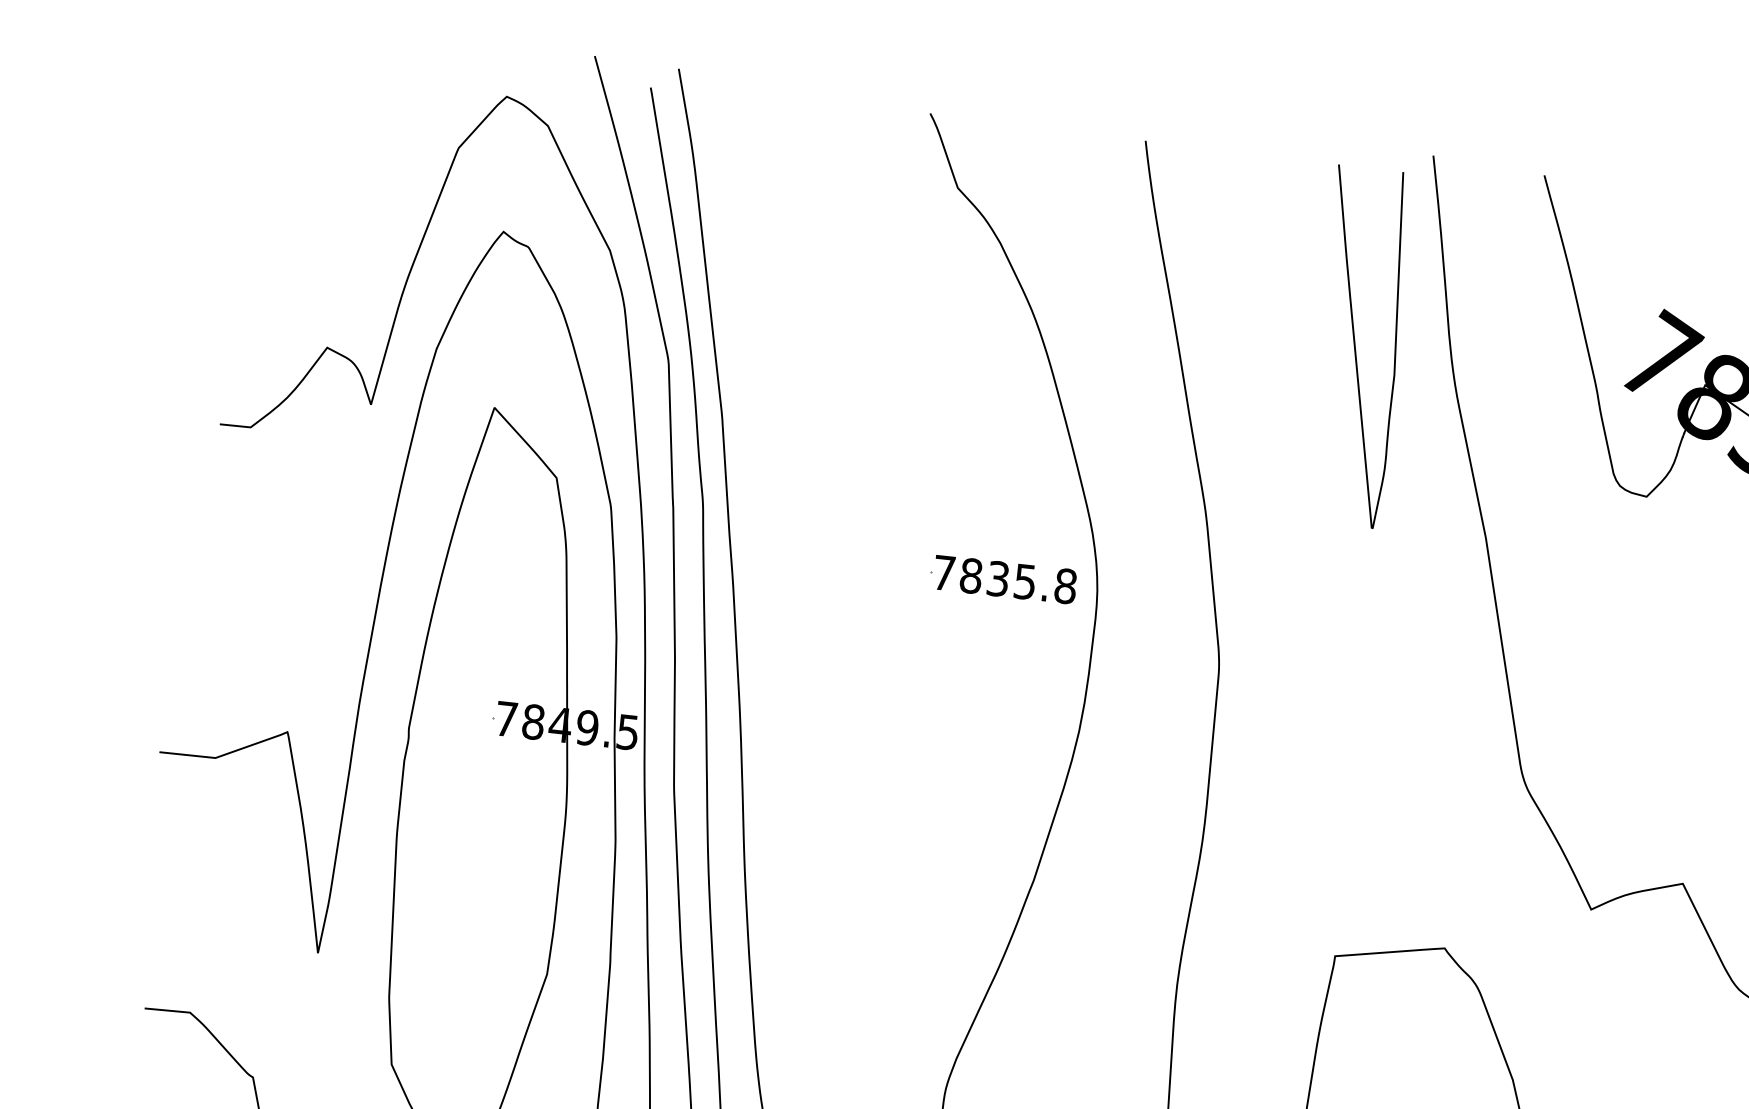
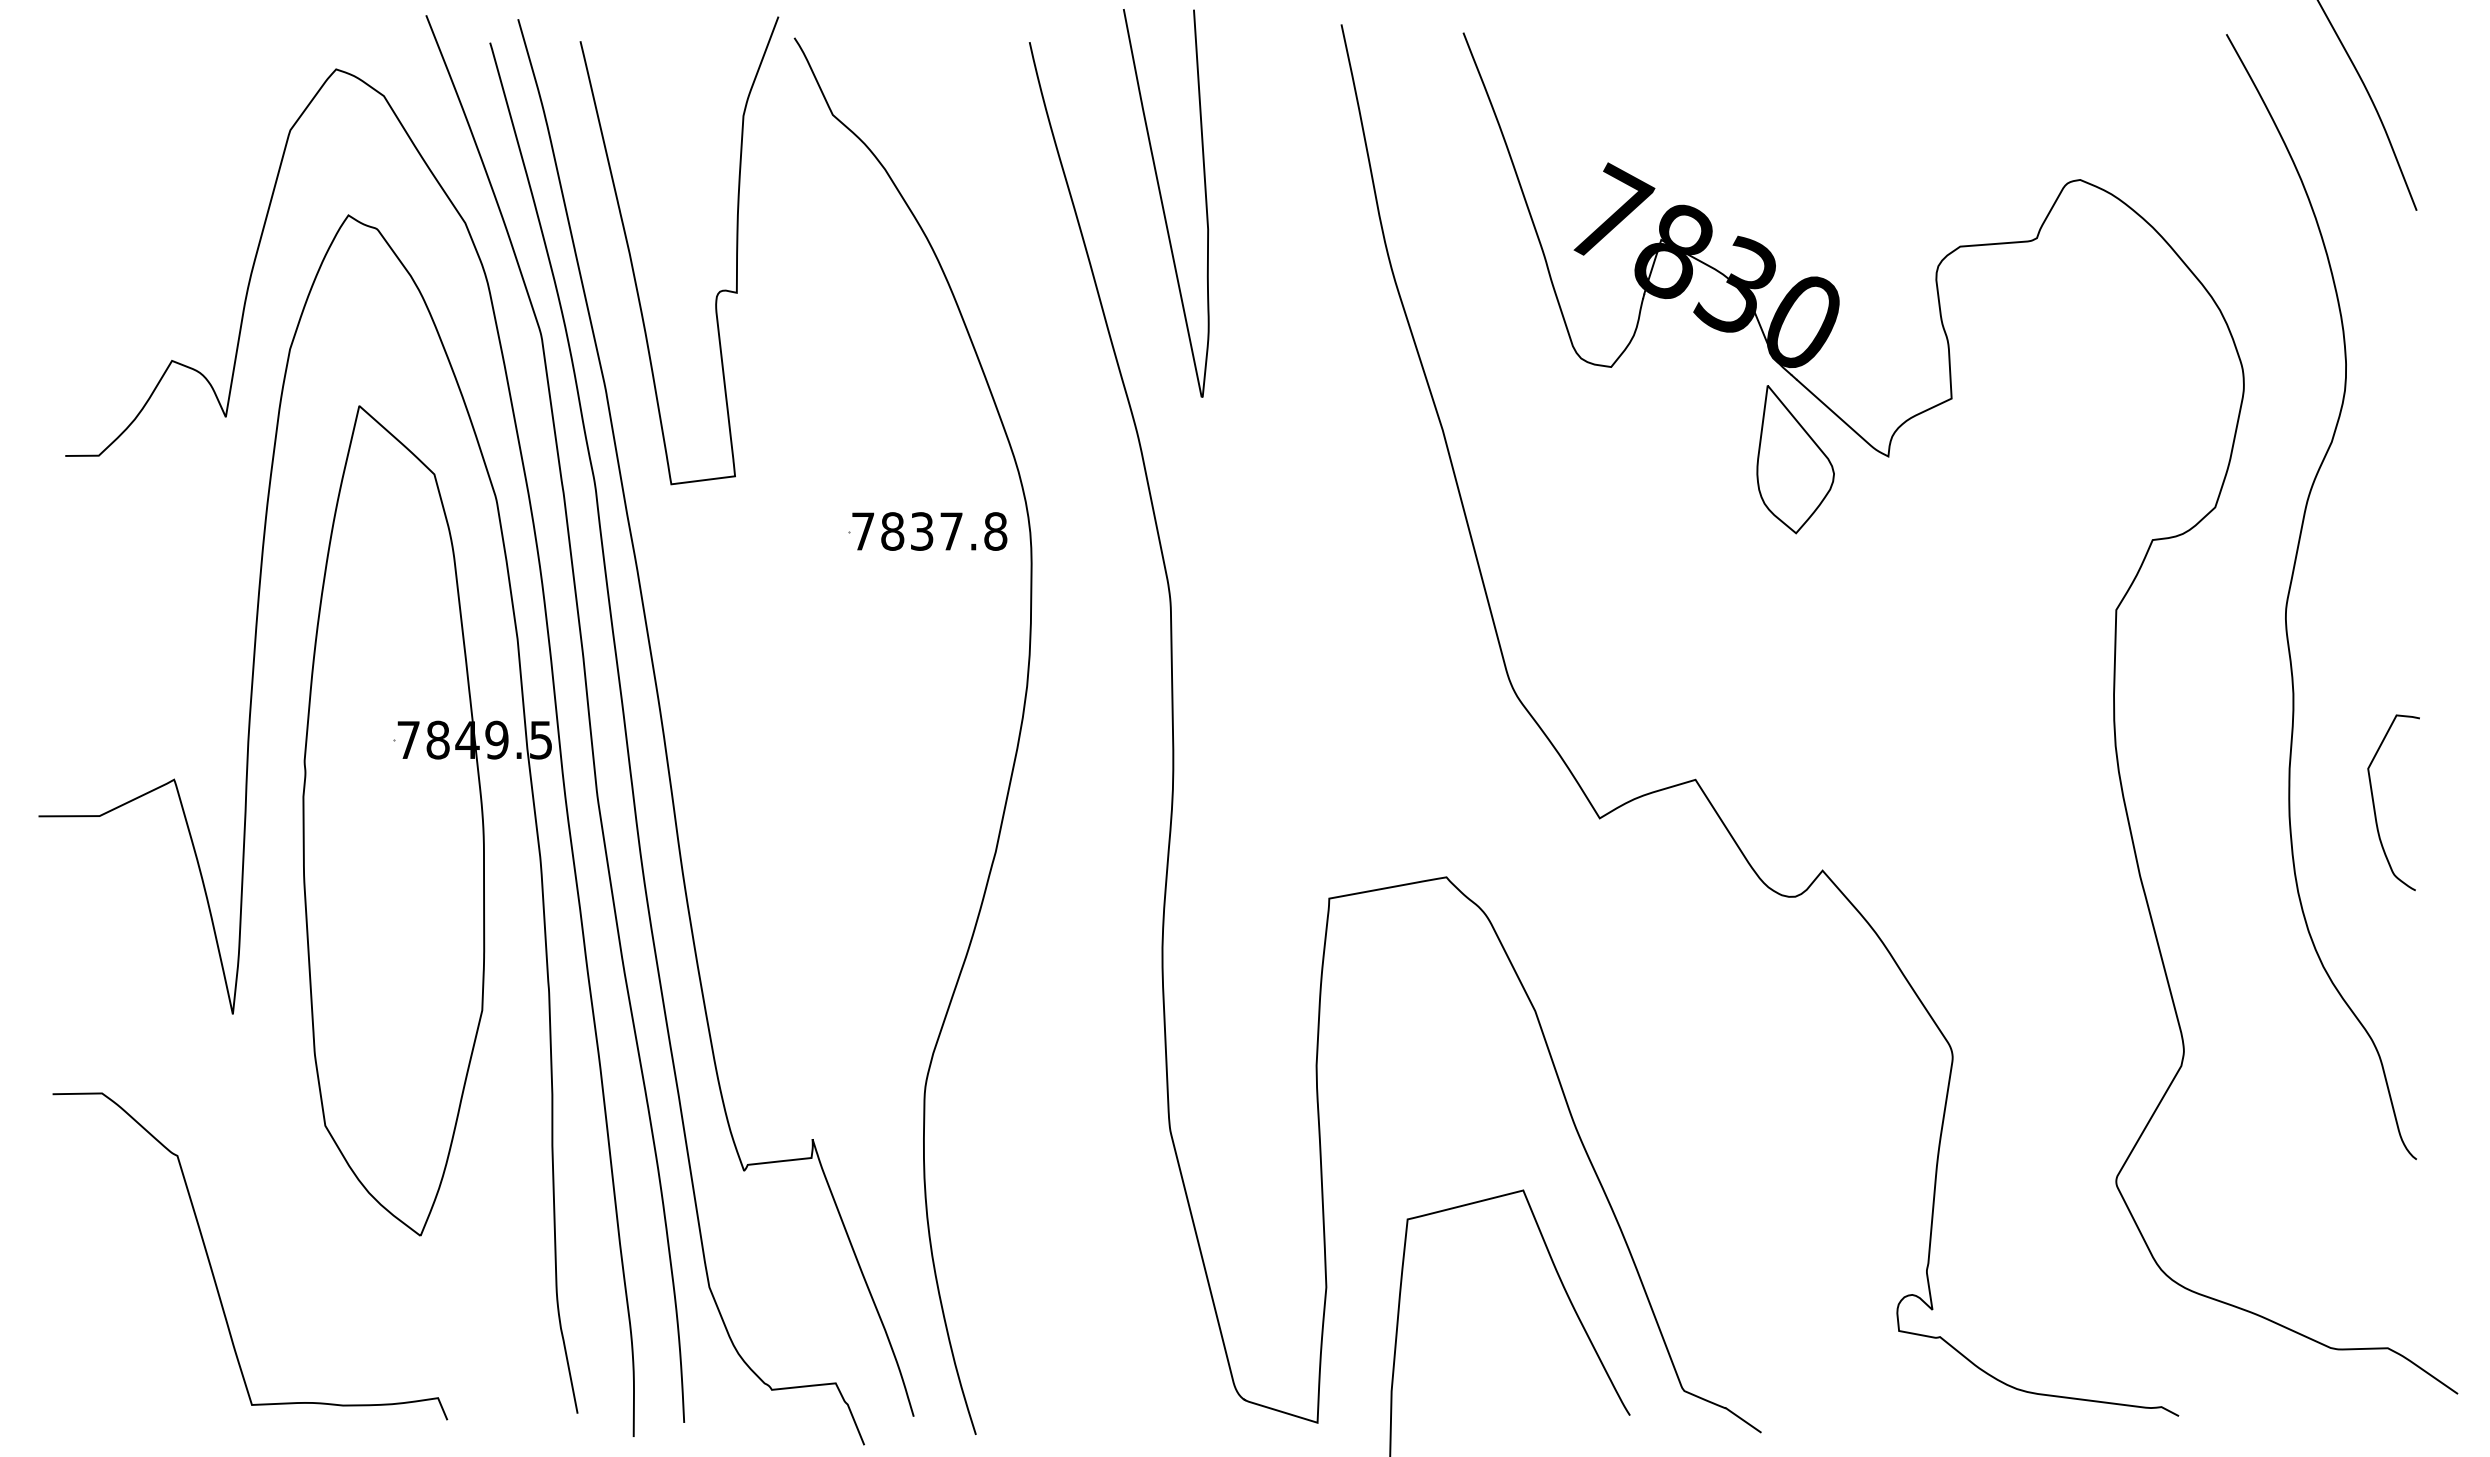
curve: (759, 302) -> (632, 261), added
curve: (1356, 346) -> (1163, 203), moved
text: (1025, 581) -> (951, 531), 7835.8 -> 7837.8

